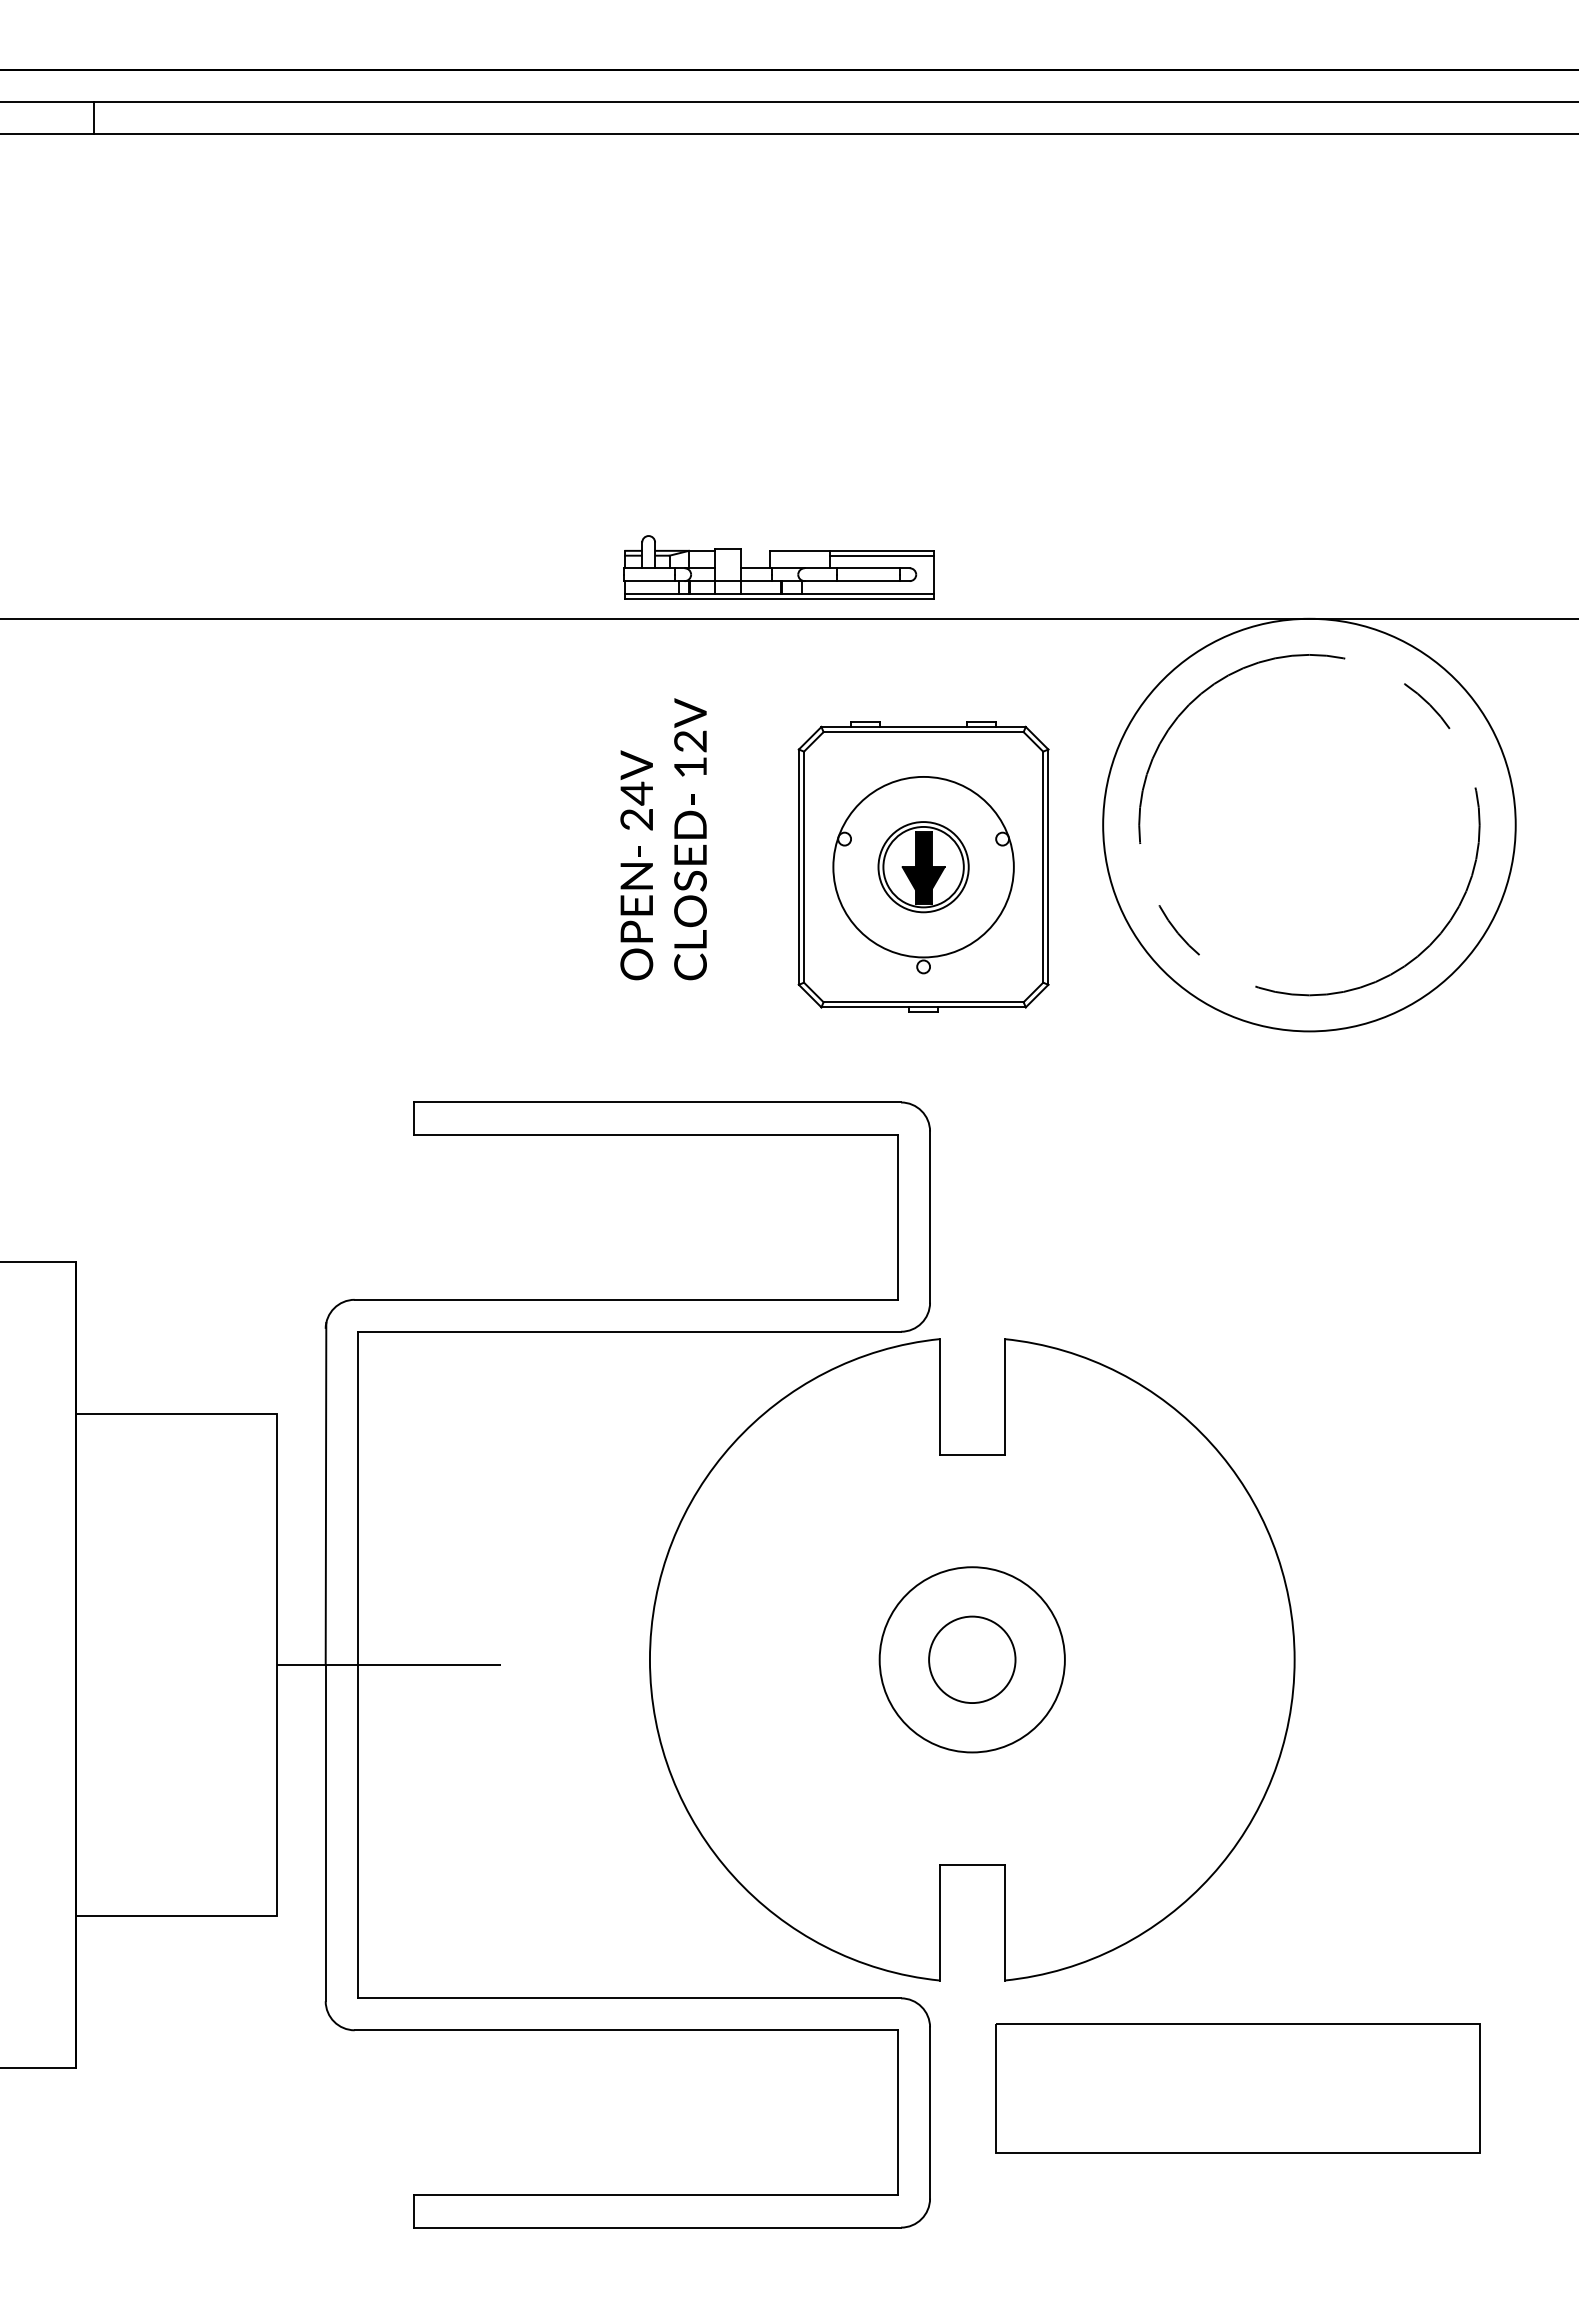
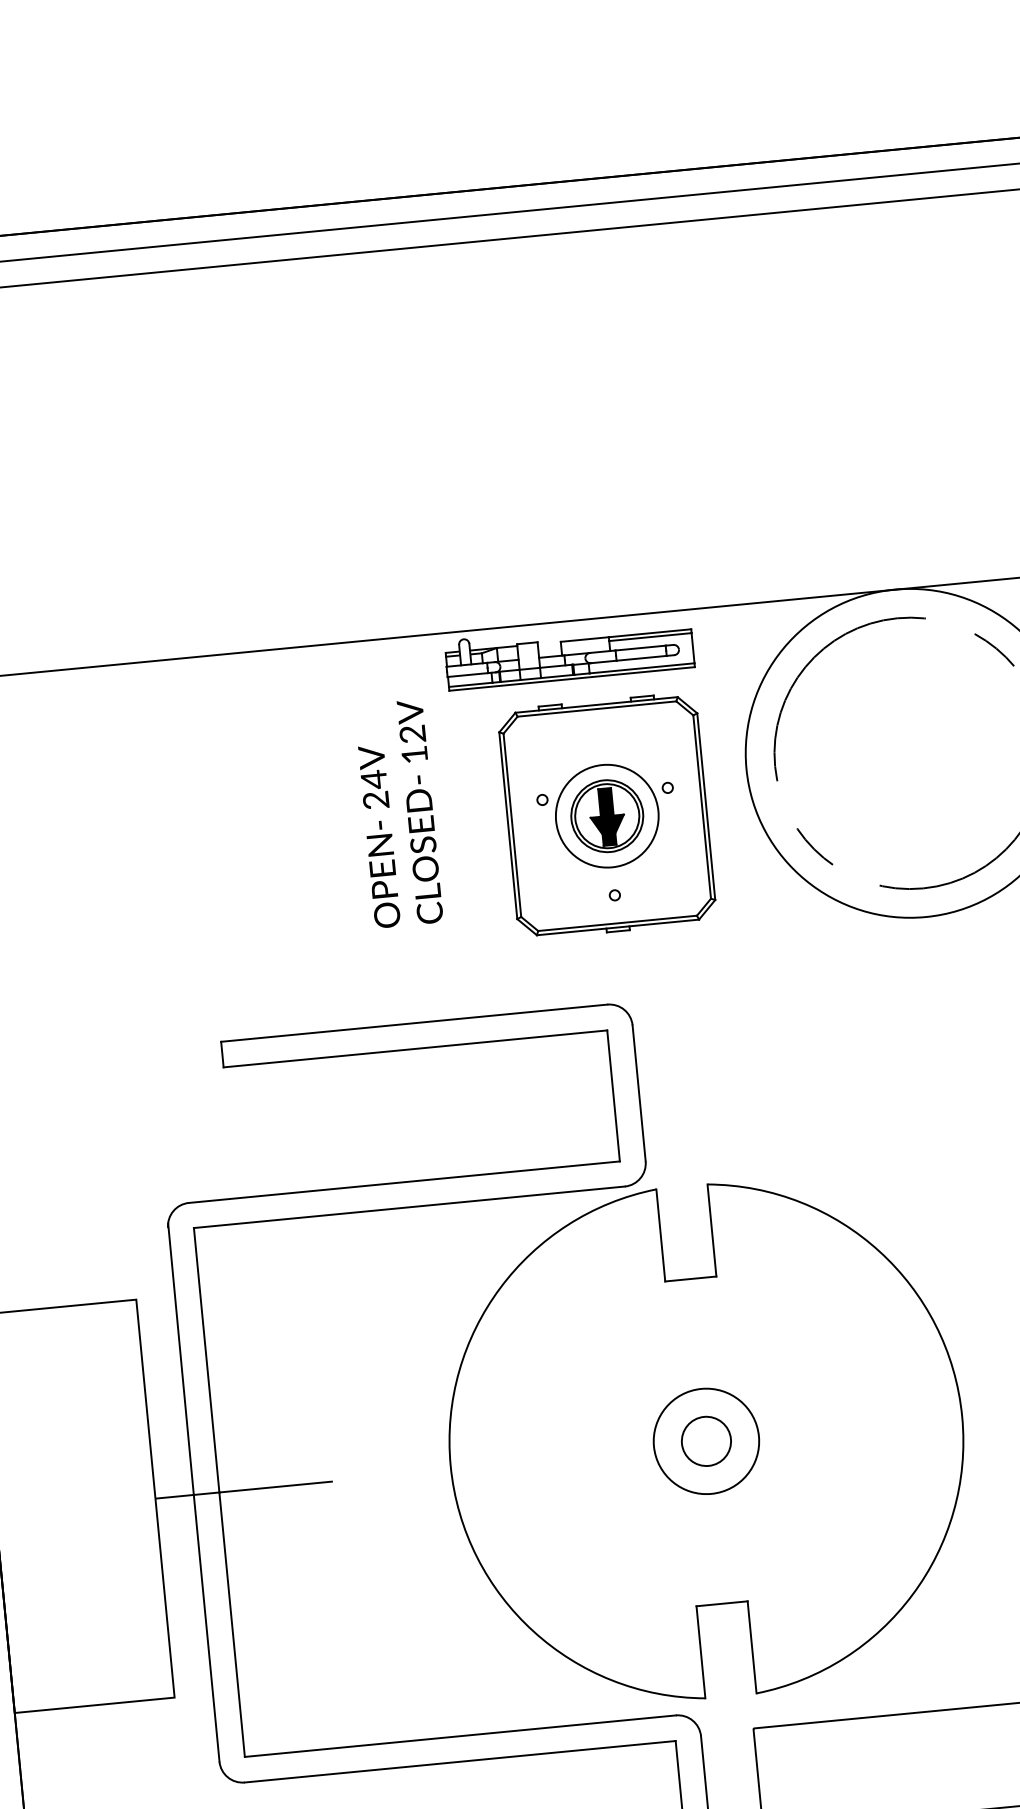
part: (778, 567) -> (569, 654), moved
circle: (923, 866) -> (607, 815), size x0.71
circle: (972, 1659) -> (706, 1441), size x0.71
circle: (972, 1659) -> (706, 1441), size x0.71

